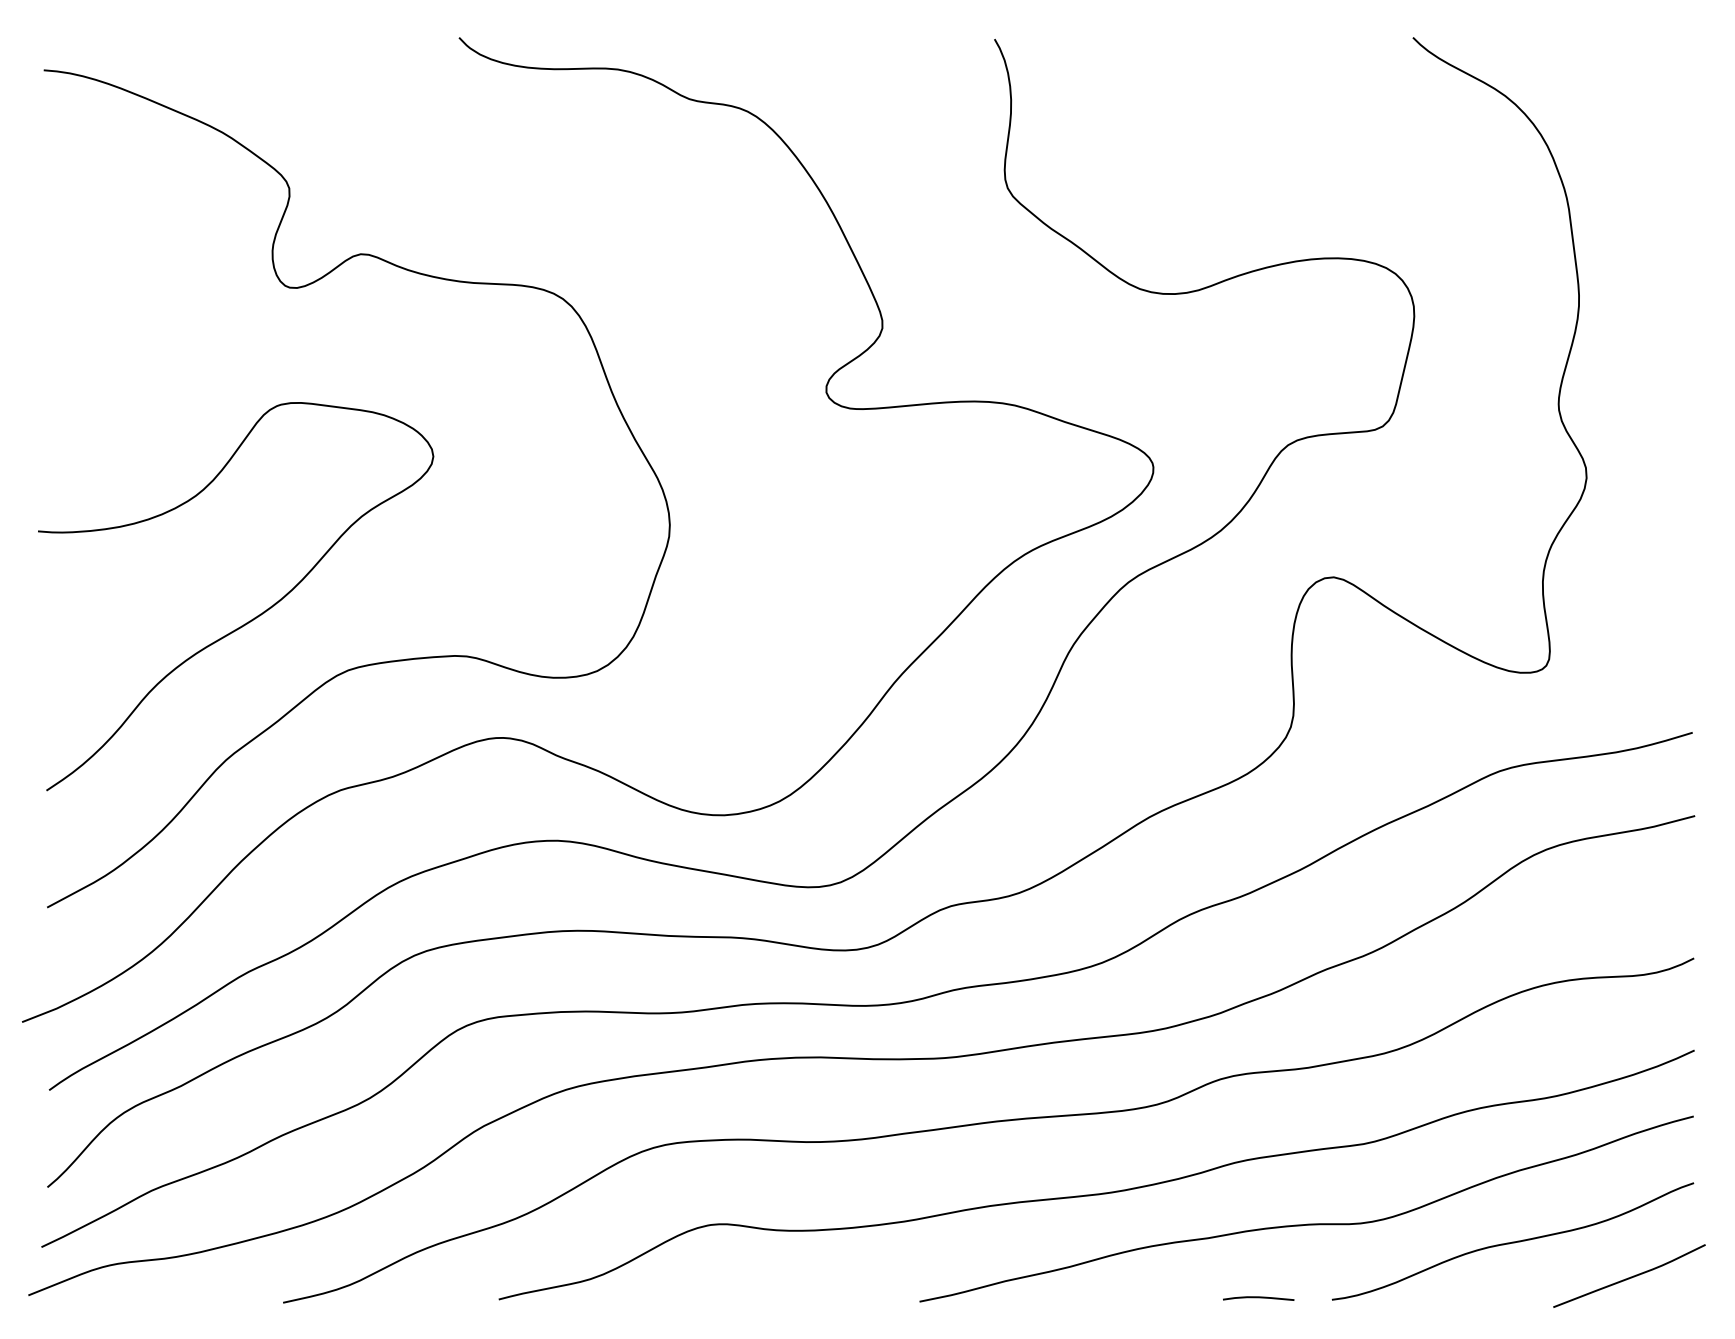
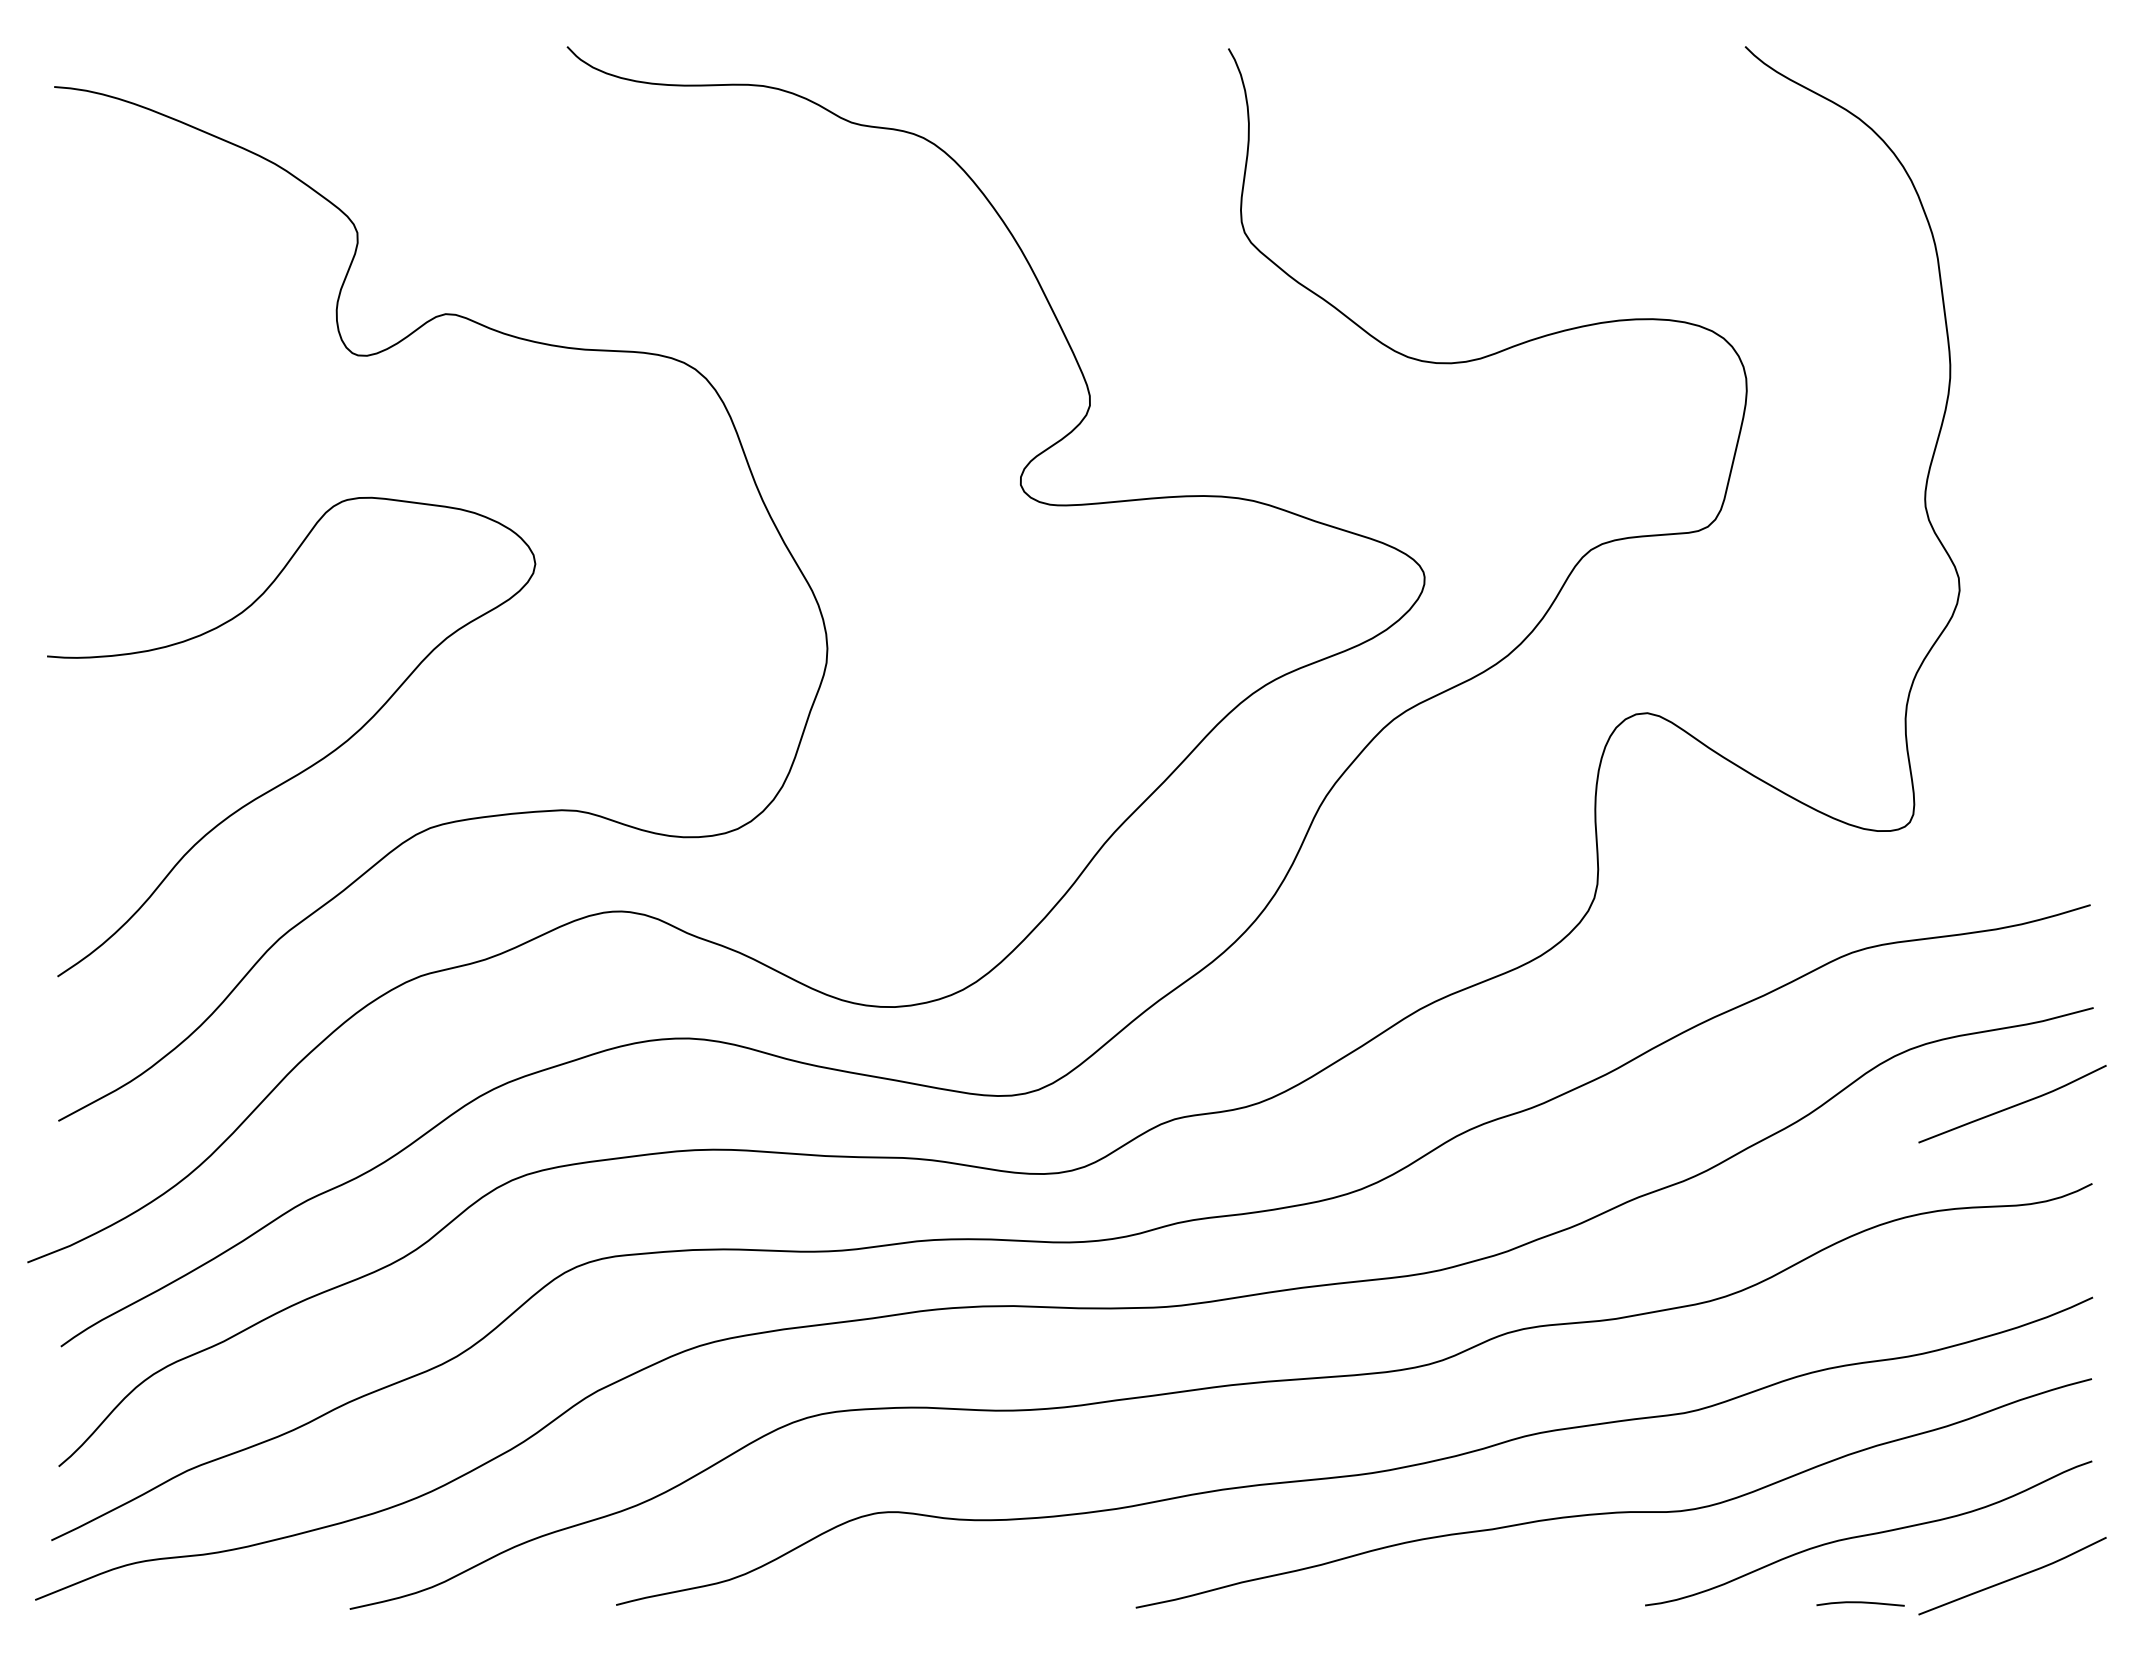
curve: (1629, 895) -> (2012, 1105), added
curve: (1258, 1298) -> (1860, 1603), moved

